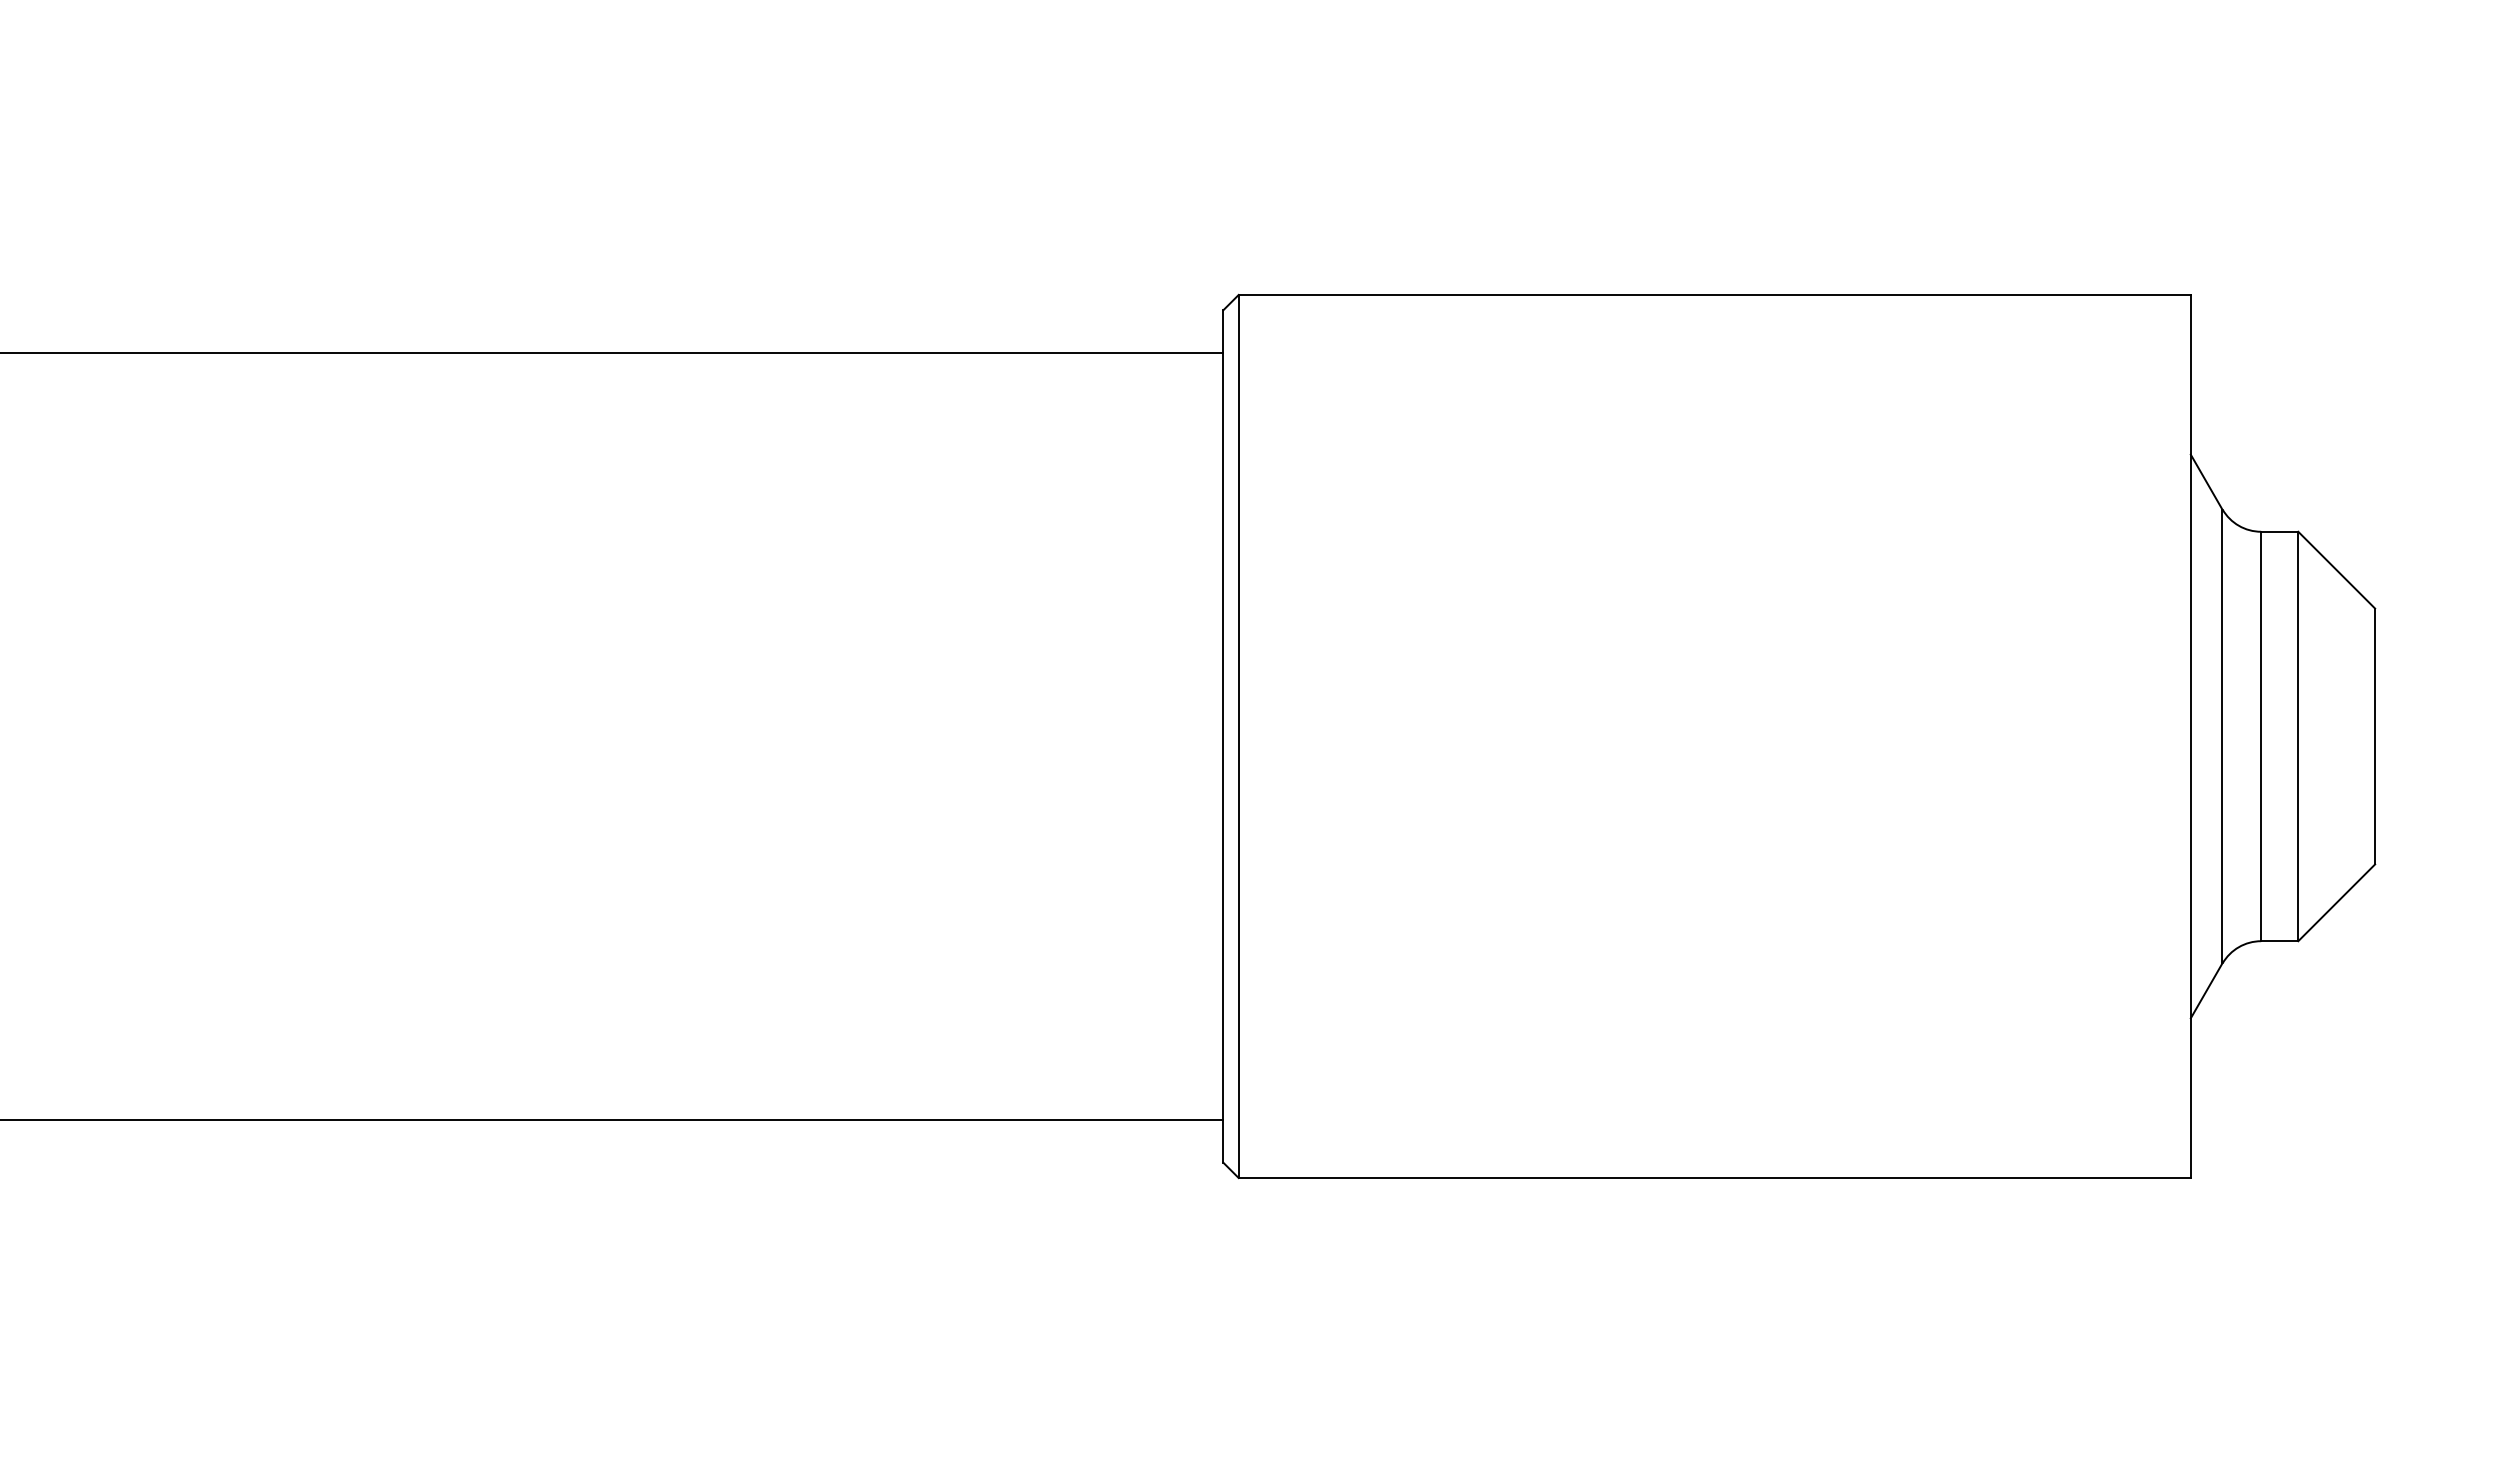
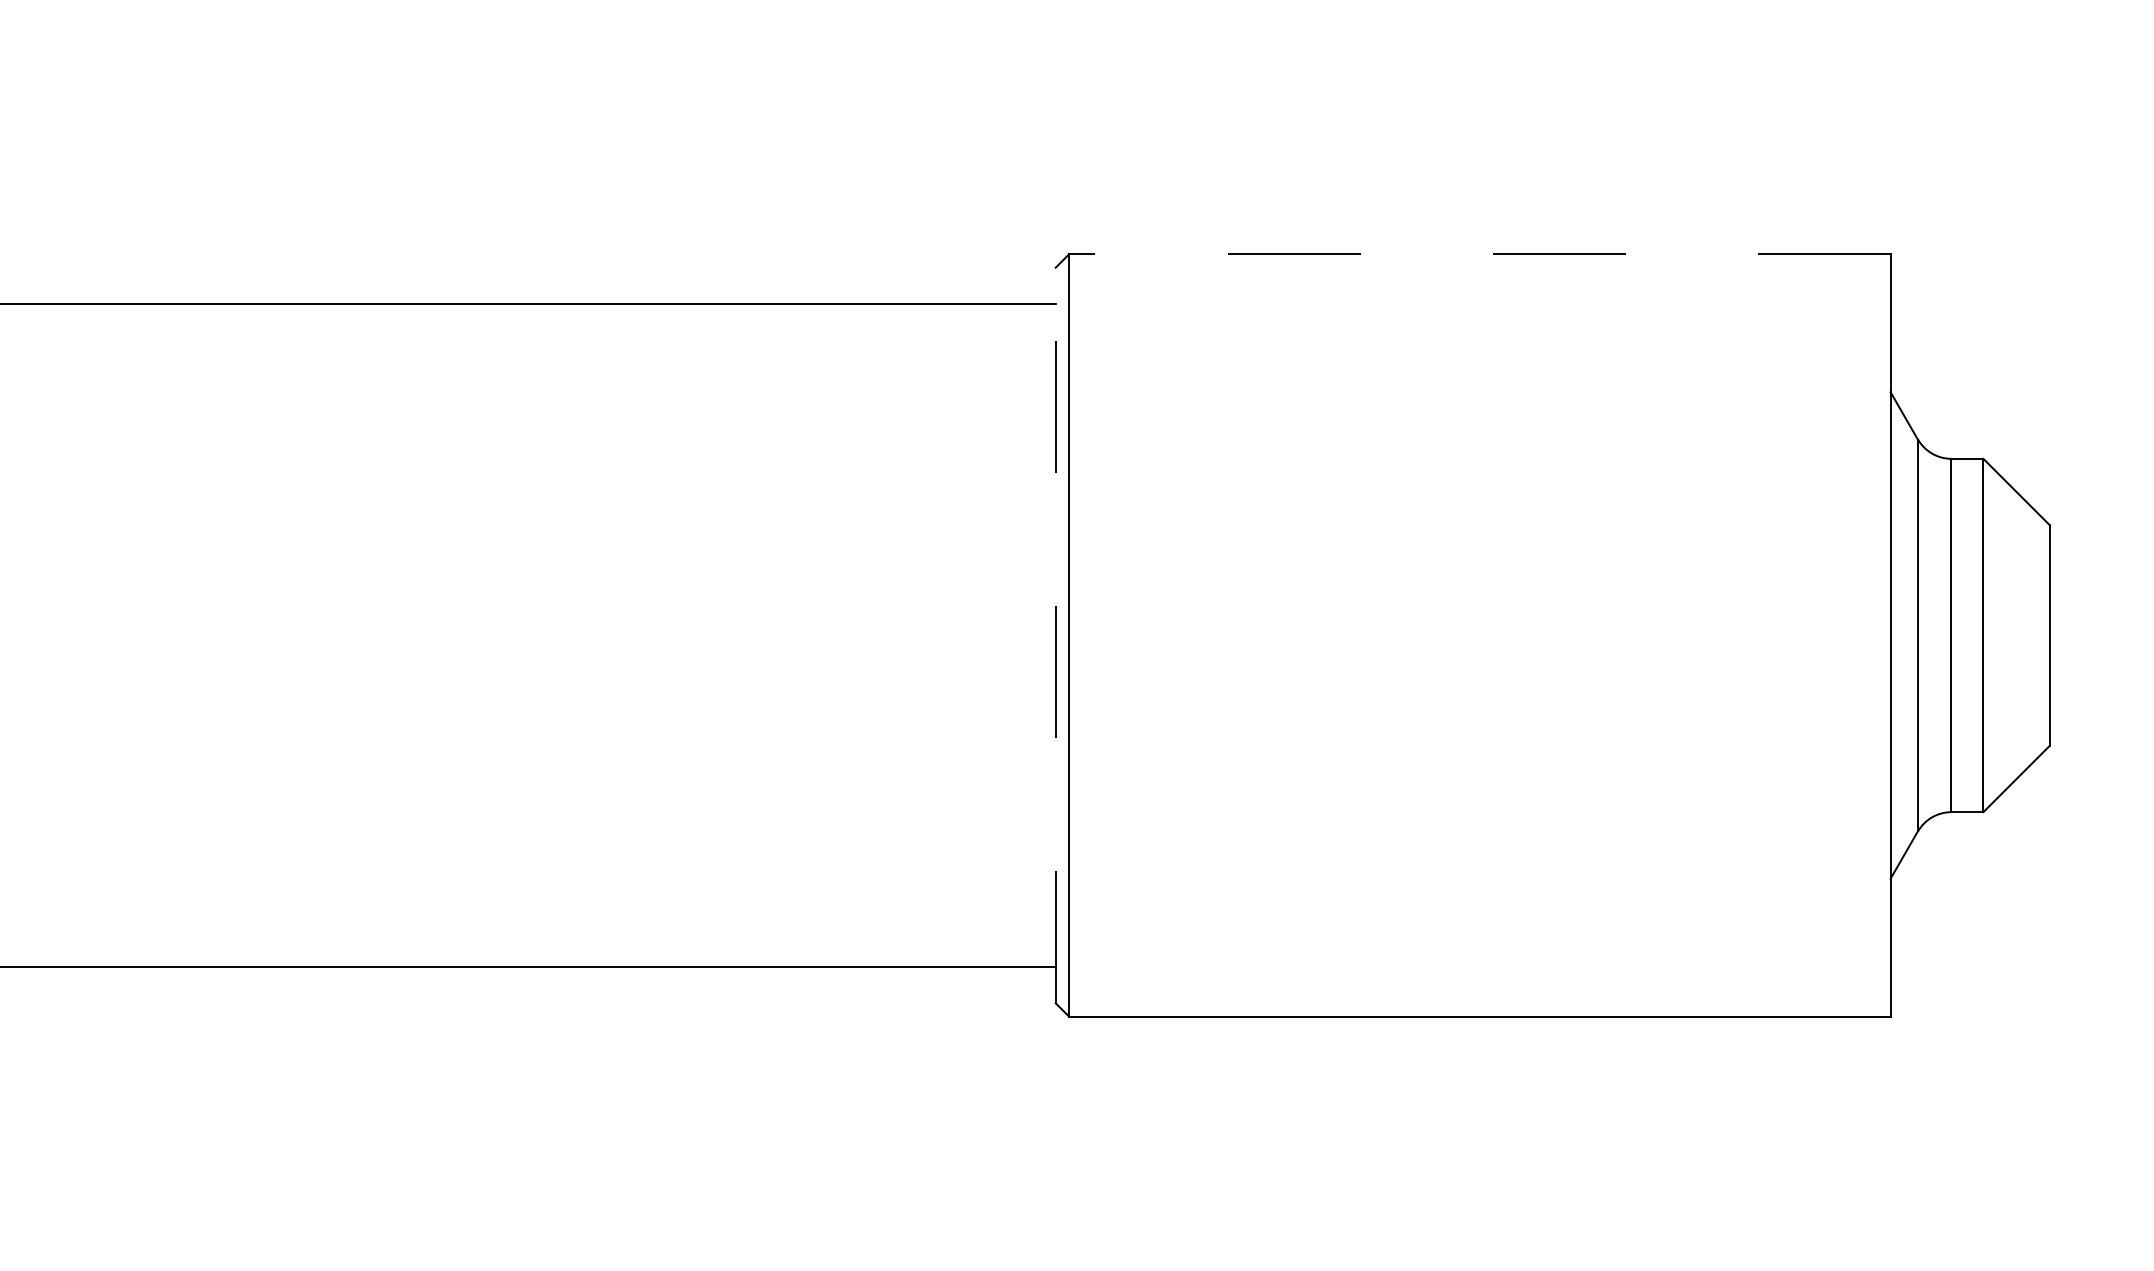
line: (1714, 294) -> (1479, 254), solid -> dashed
line: (1223, 736) -> (1055, 635), solid -> dashed

